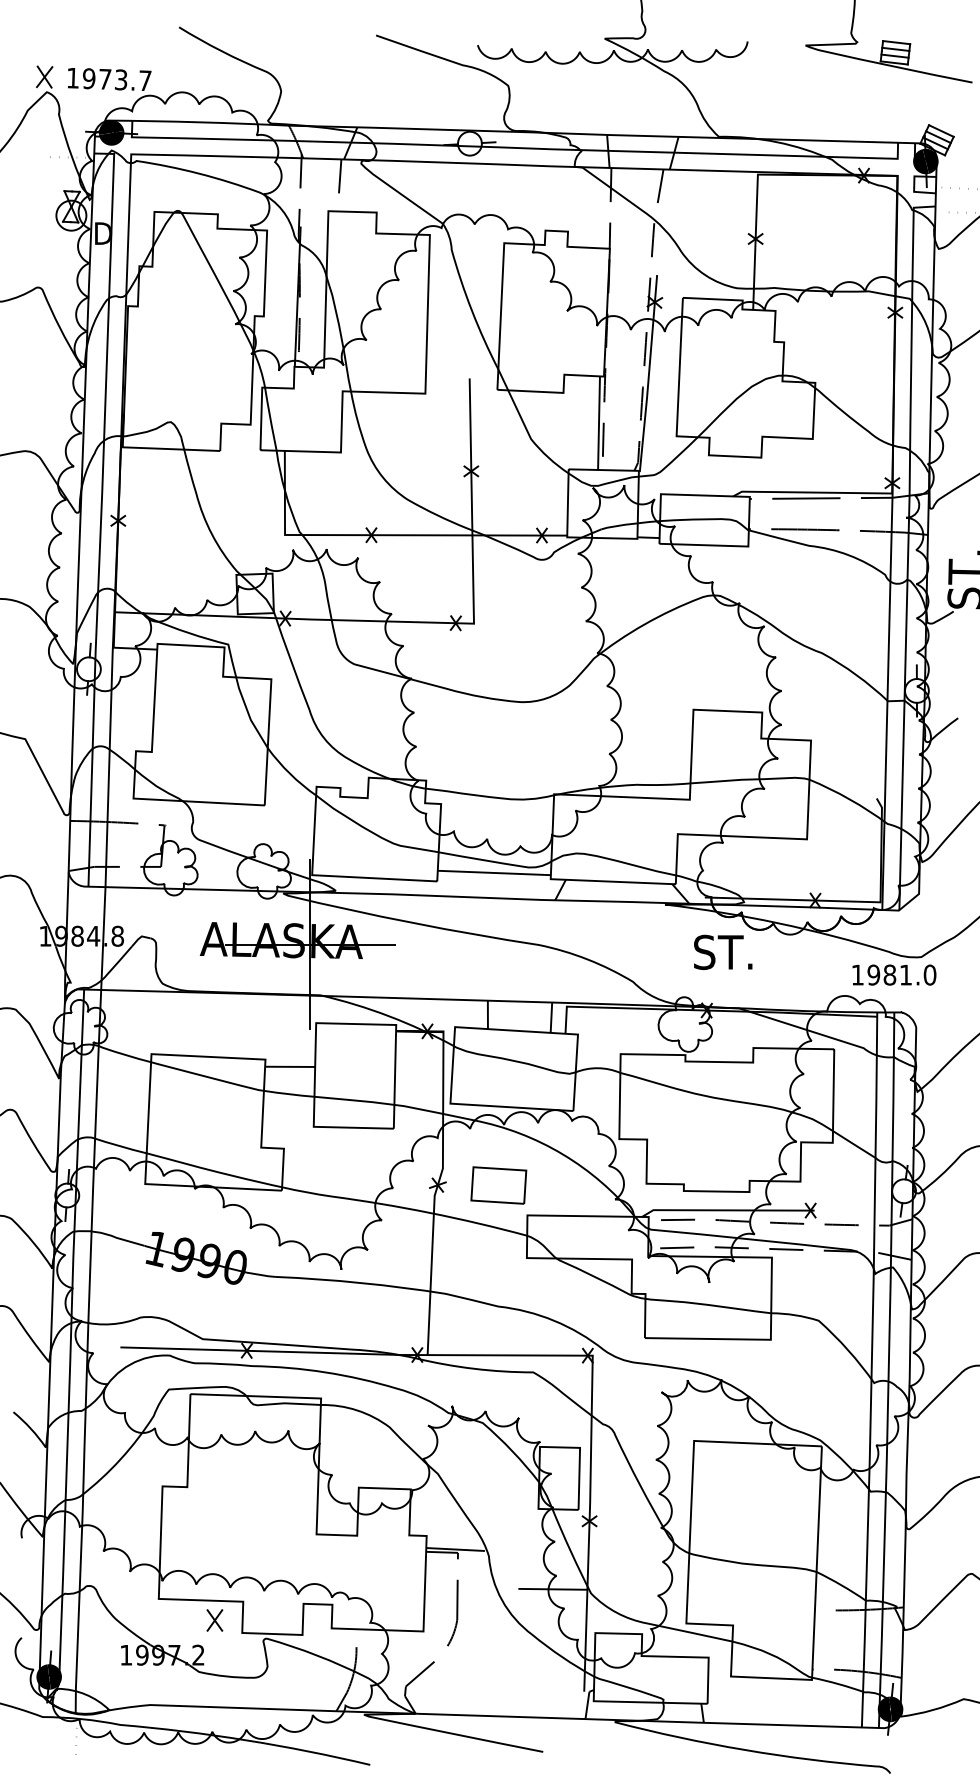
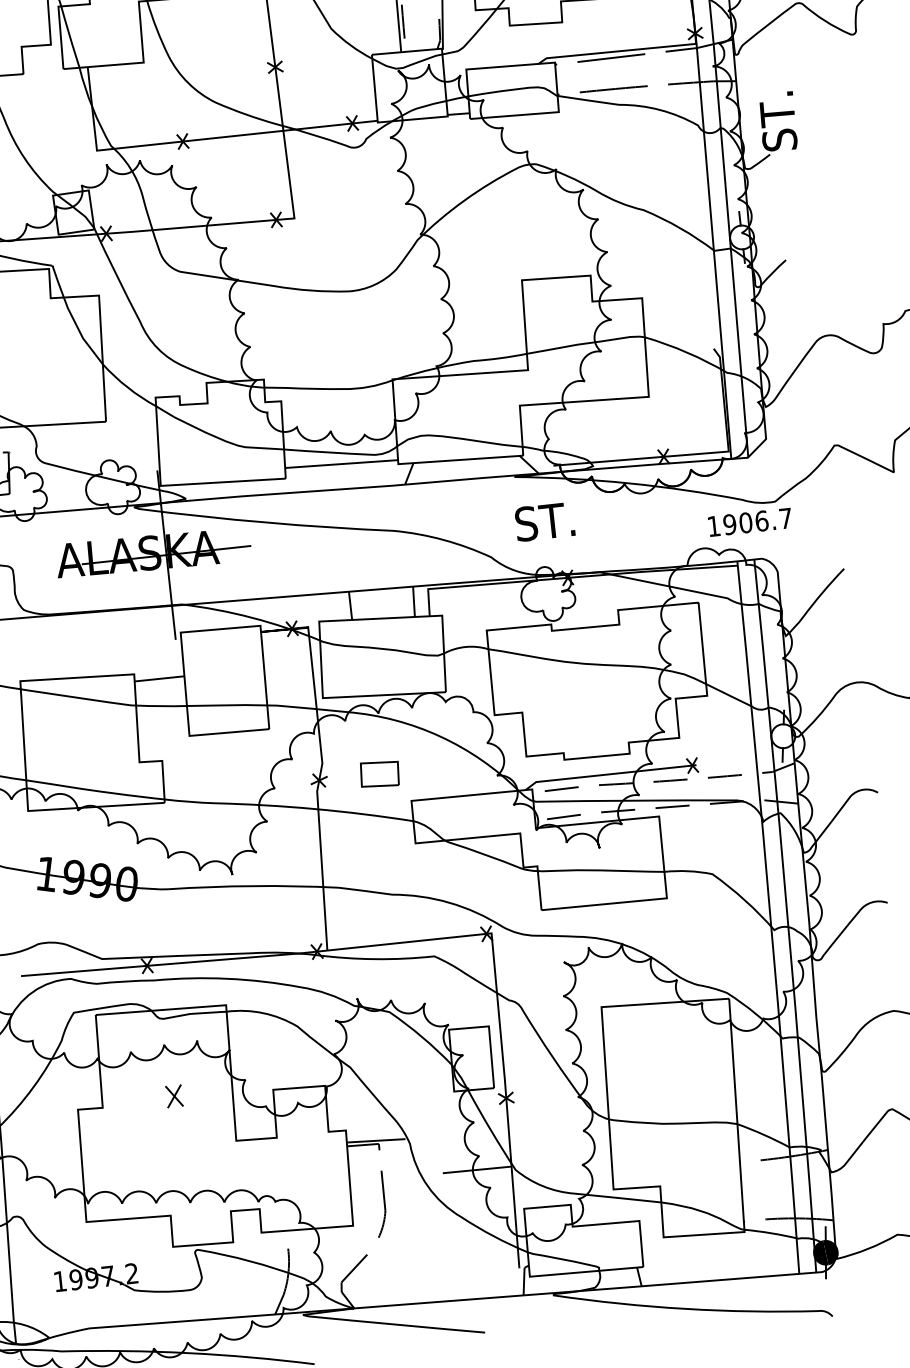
text: (723, 952) -> (545, 521), moved
text: (909, 974) -> (765, 520), 1981.0 -> 1906.7
part: (498, 1185) -> (379, 774), size x0.7
part: (214, 1620) -> (174, 1096), moved

